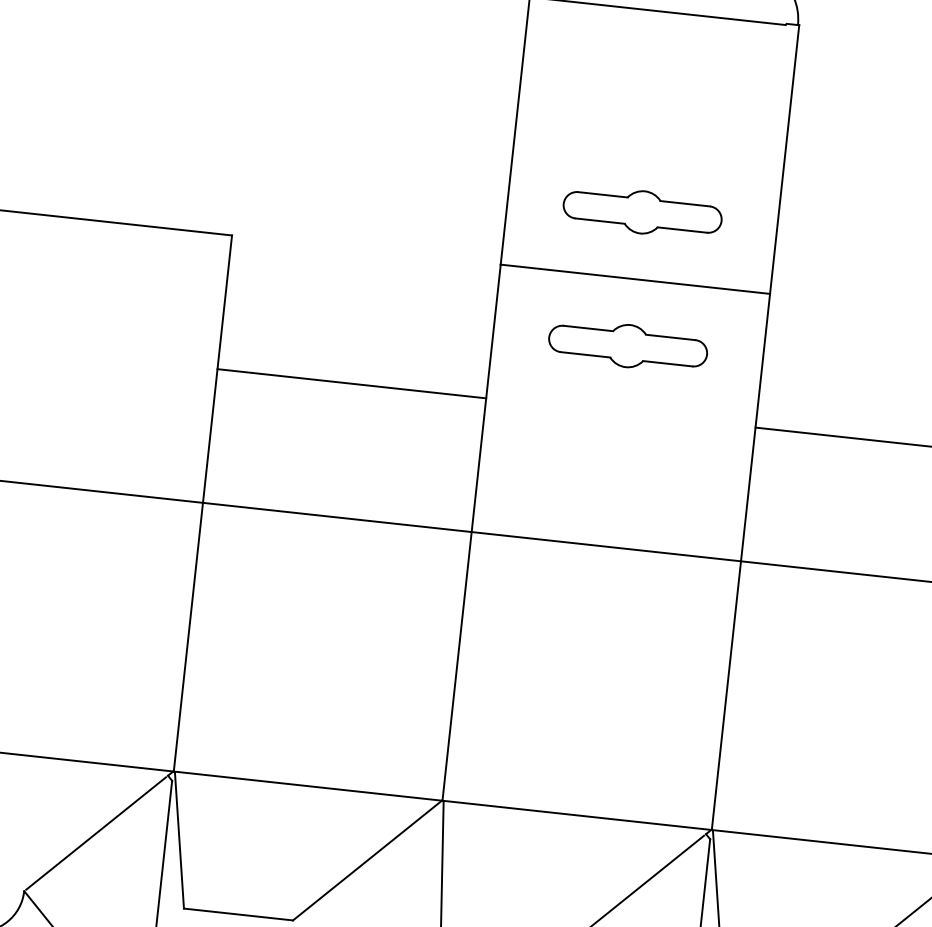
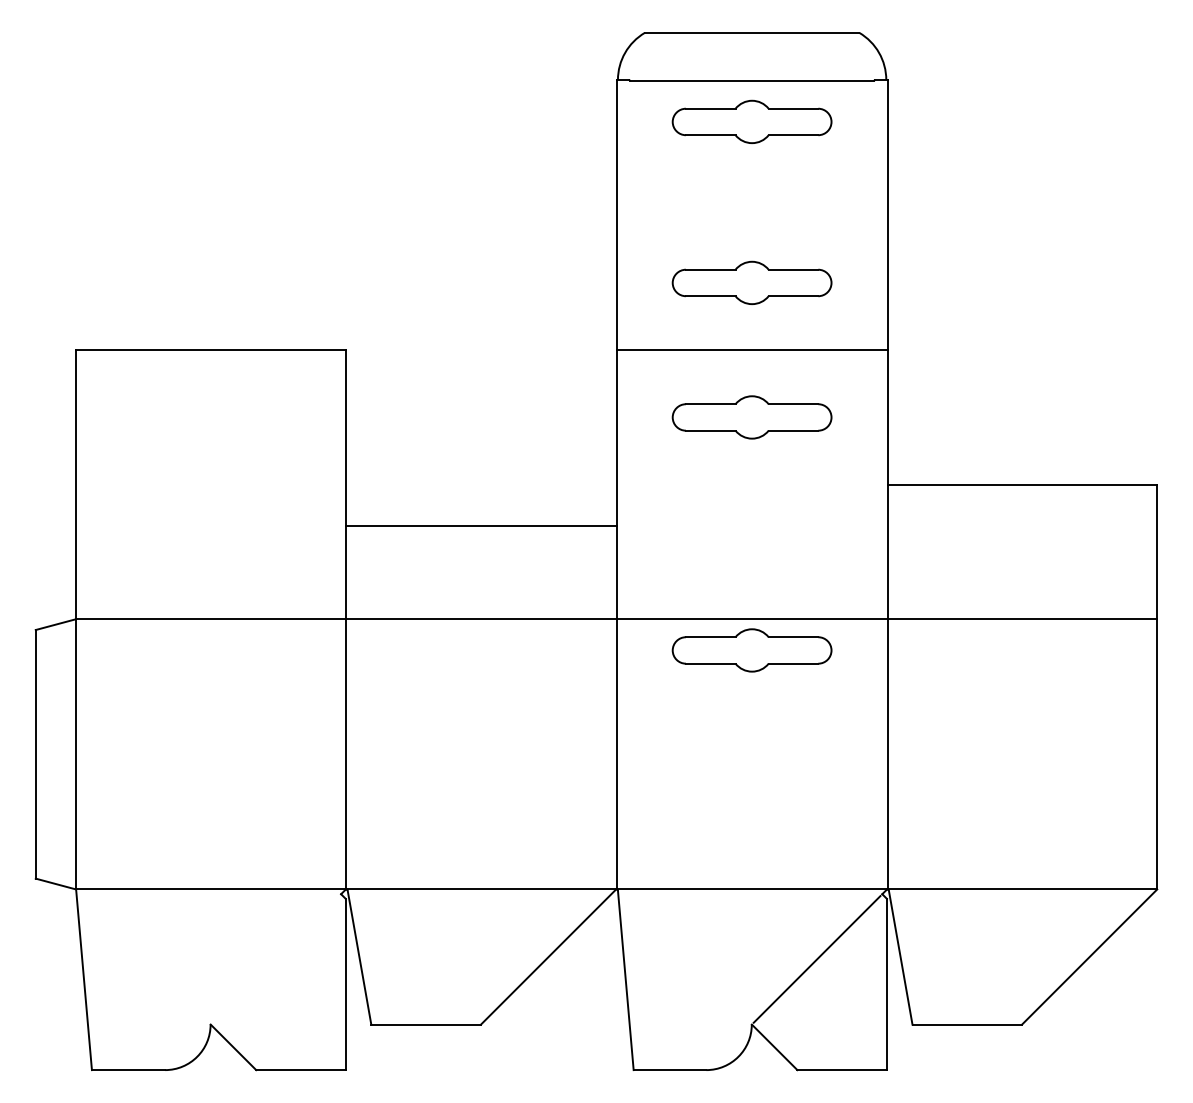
part: (659, 51) -> (751, 121), added
line: (351, 383) -> (481, 525), moved
part: (602, 577) -> (751, 650), added
line: (95, 833) -> (275, 959), removed

